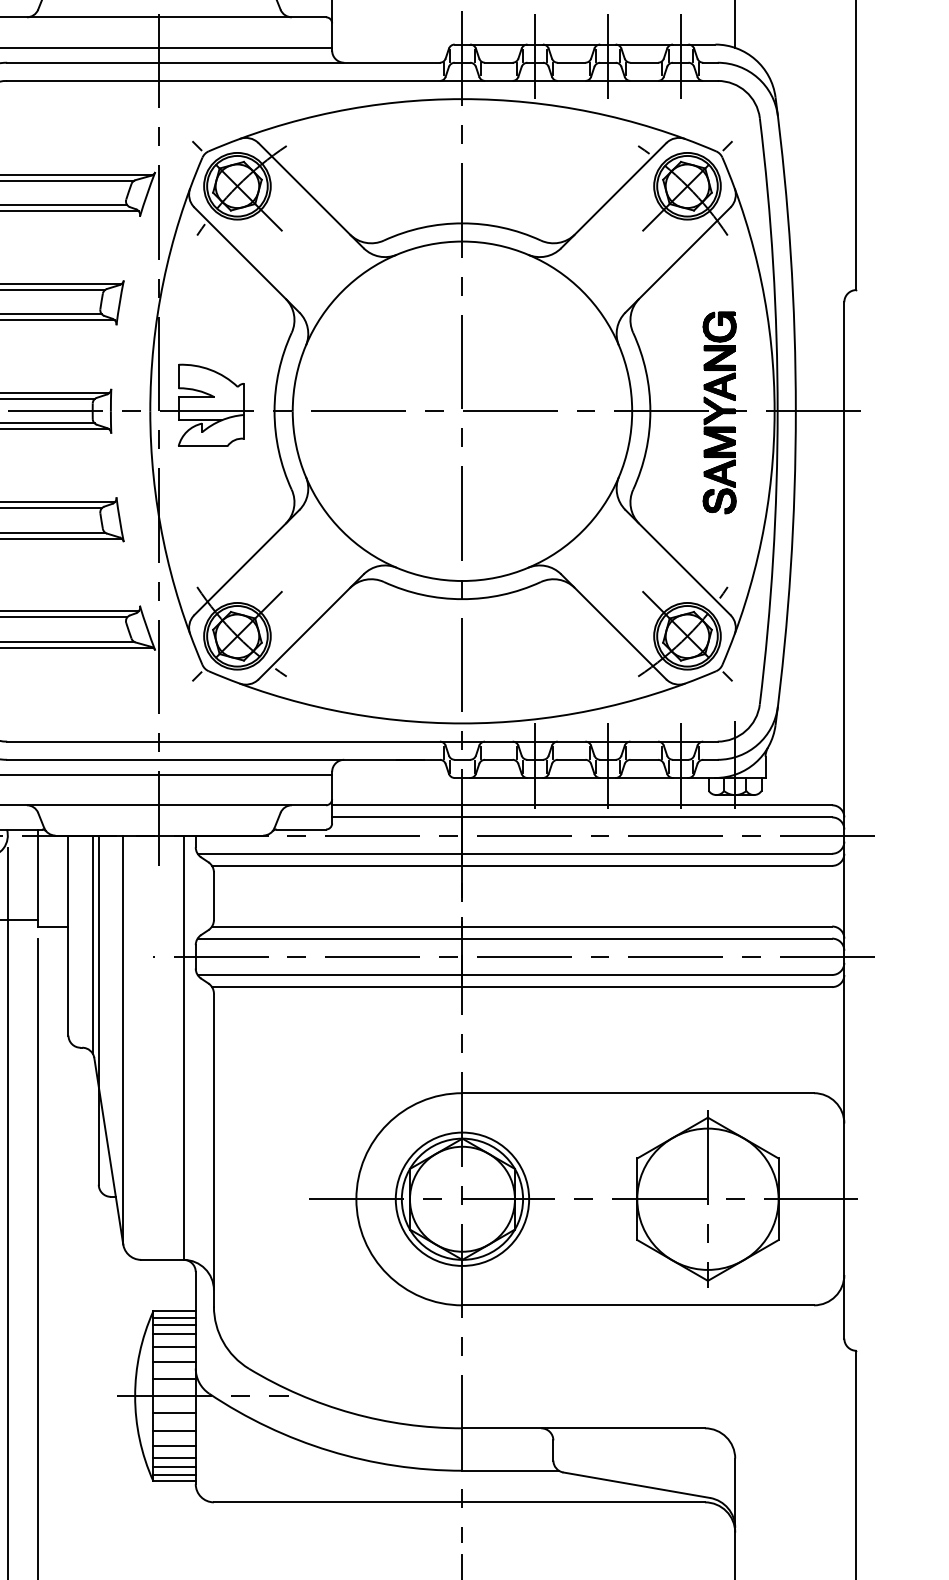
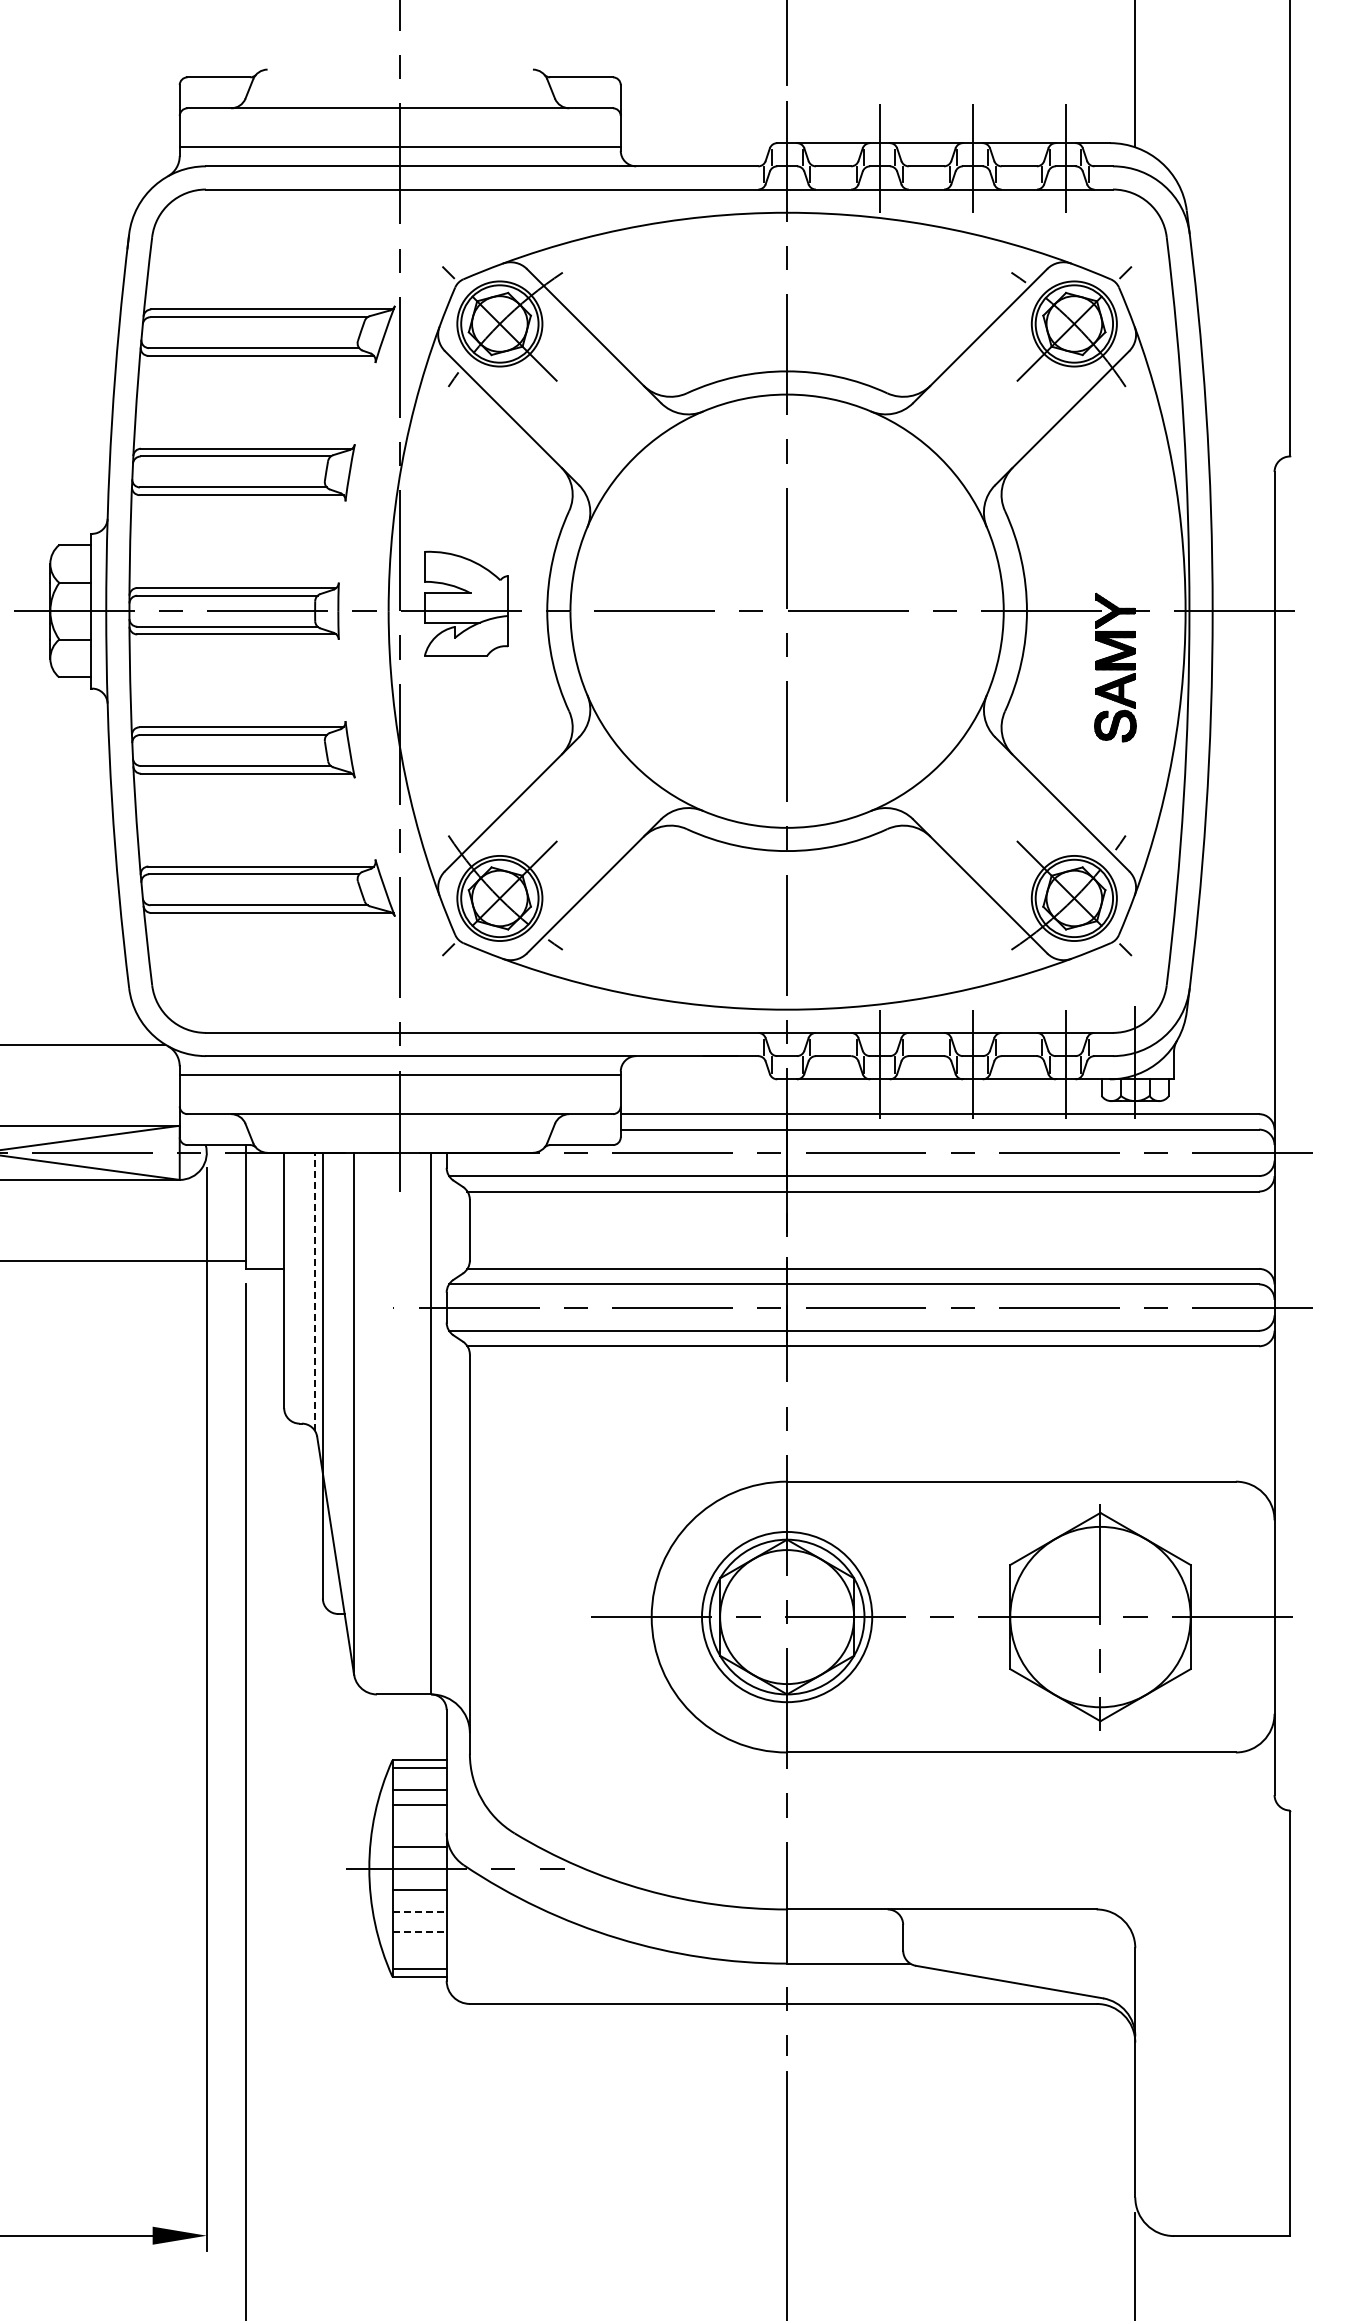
part: (719, 355) -> (1115, 540), removed
line: (92, 944) -> (315, 1291), solid -> dashed
line: (174, 1325) -> (419, 1778), removed
line: (174, 1361) -> (419, 1824), removed
line: (175, 1430) -> (420, 1912), solid -> dashed
line: (175, 1445) -> (420, 1931), solid -> dashed
line: (174, 1458) -> (419, 1947), removed
line: (174, 1466) -> (419, 1958), removed

